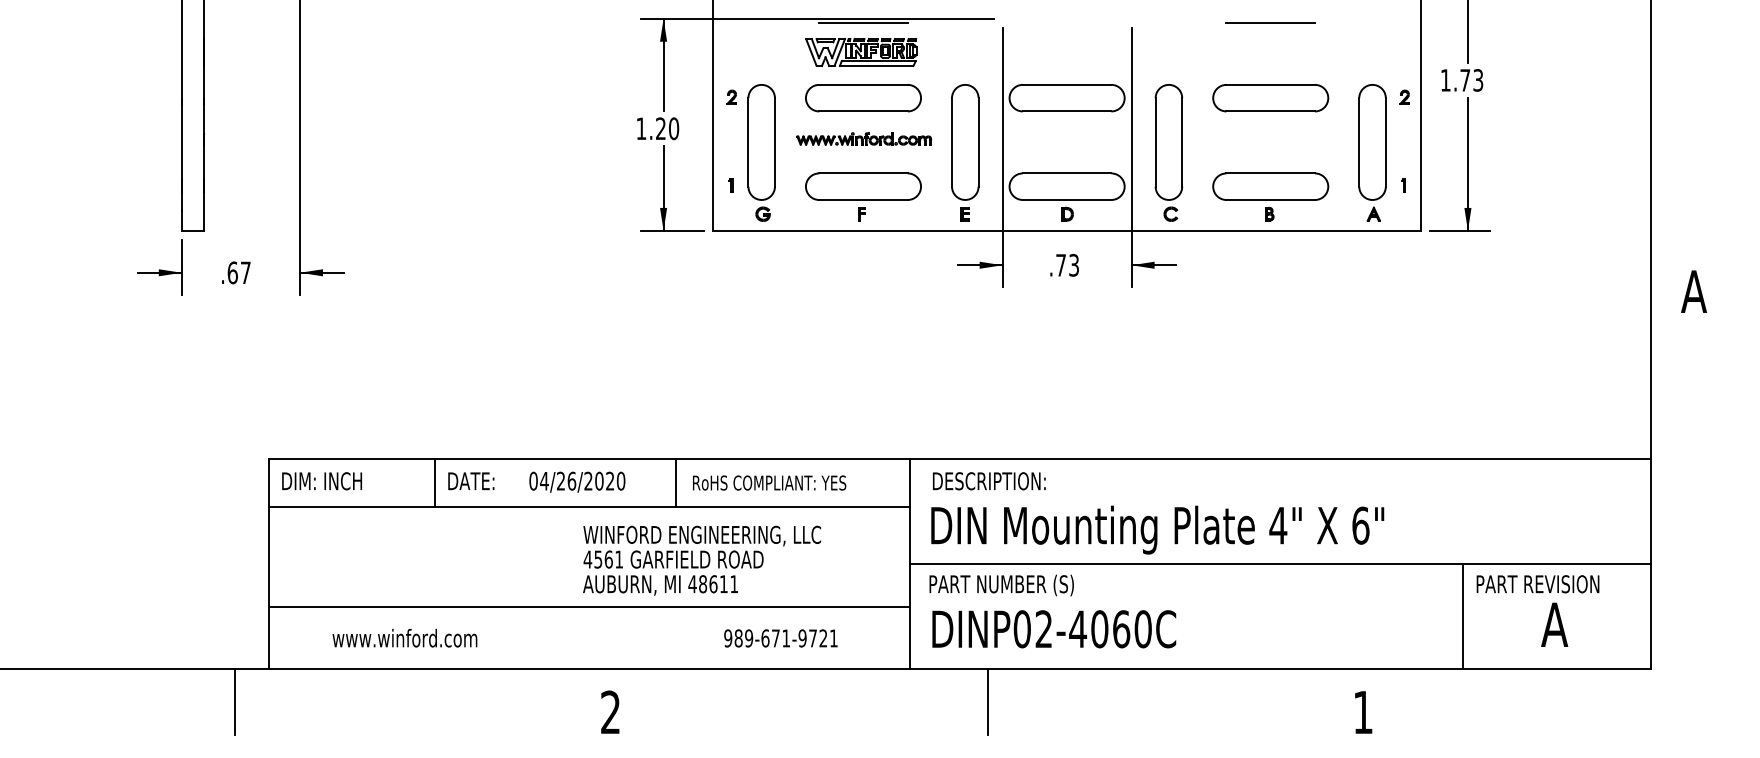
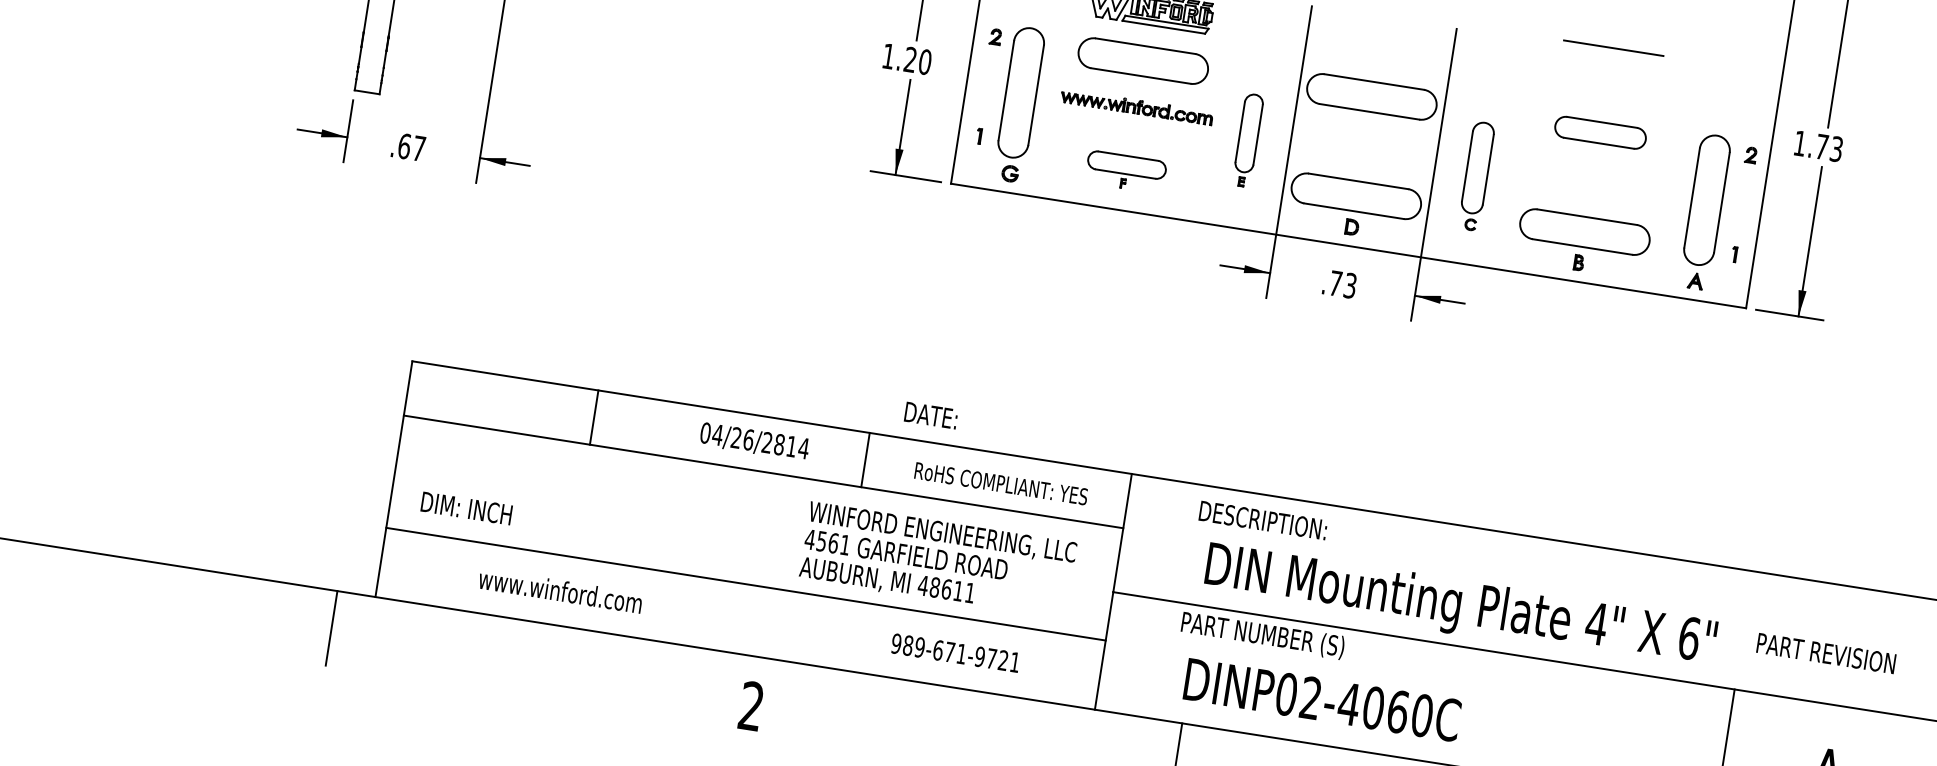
part: (1270, 98) -> (1600, 133), size x0.7
part: (965, 152) -> (1248, 140), size x0.6
part: (1168, 152) -> (1476, 175), size x0.7
part: (863, 196) -> (1126, 171), size x0.6
text: (610, 480) -> (792, 445), 04/26/2020 -> 04/26/2814
text: (321, 481) -> (465, 508), moved
text: (471, 481) -> (931, 415), moved
text: (989, 481) -> (1263, 520), moved
text: (769, 482) -> (1001, 483), moved
text: (1157, 529) -> (1460, 606), moved
text: (701, 560) -> (937, 560), moved
text: (1537, 584) -> (1825, 653), moved
text: (1001, 585) -> (1262, 635), moved
text: (1054, 629) -> (1322, 700), moved
text: (404, 637) -> (560, 590), moved

